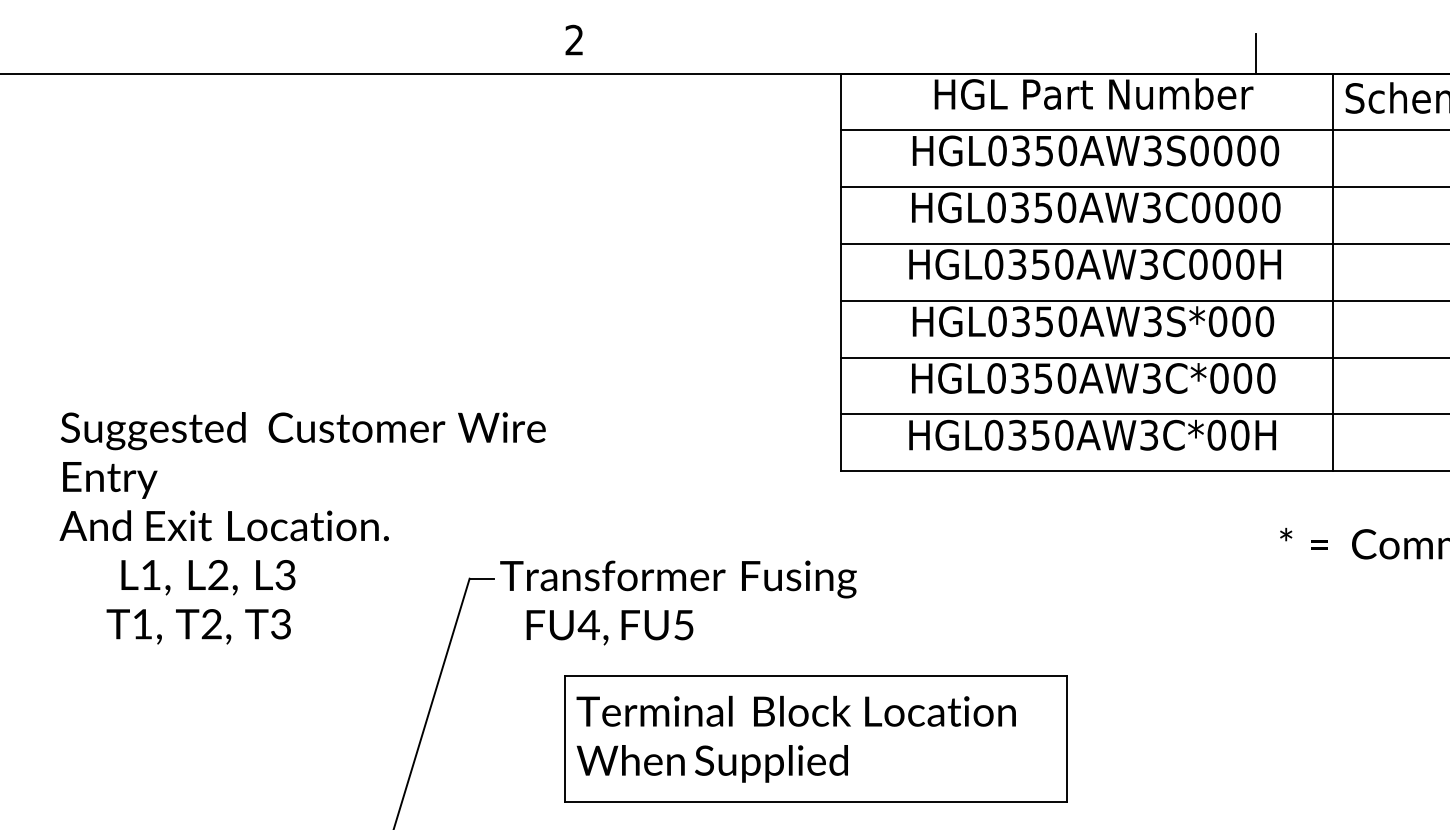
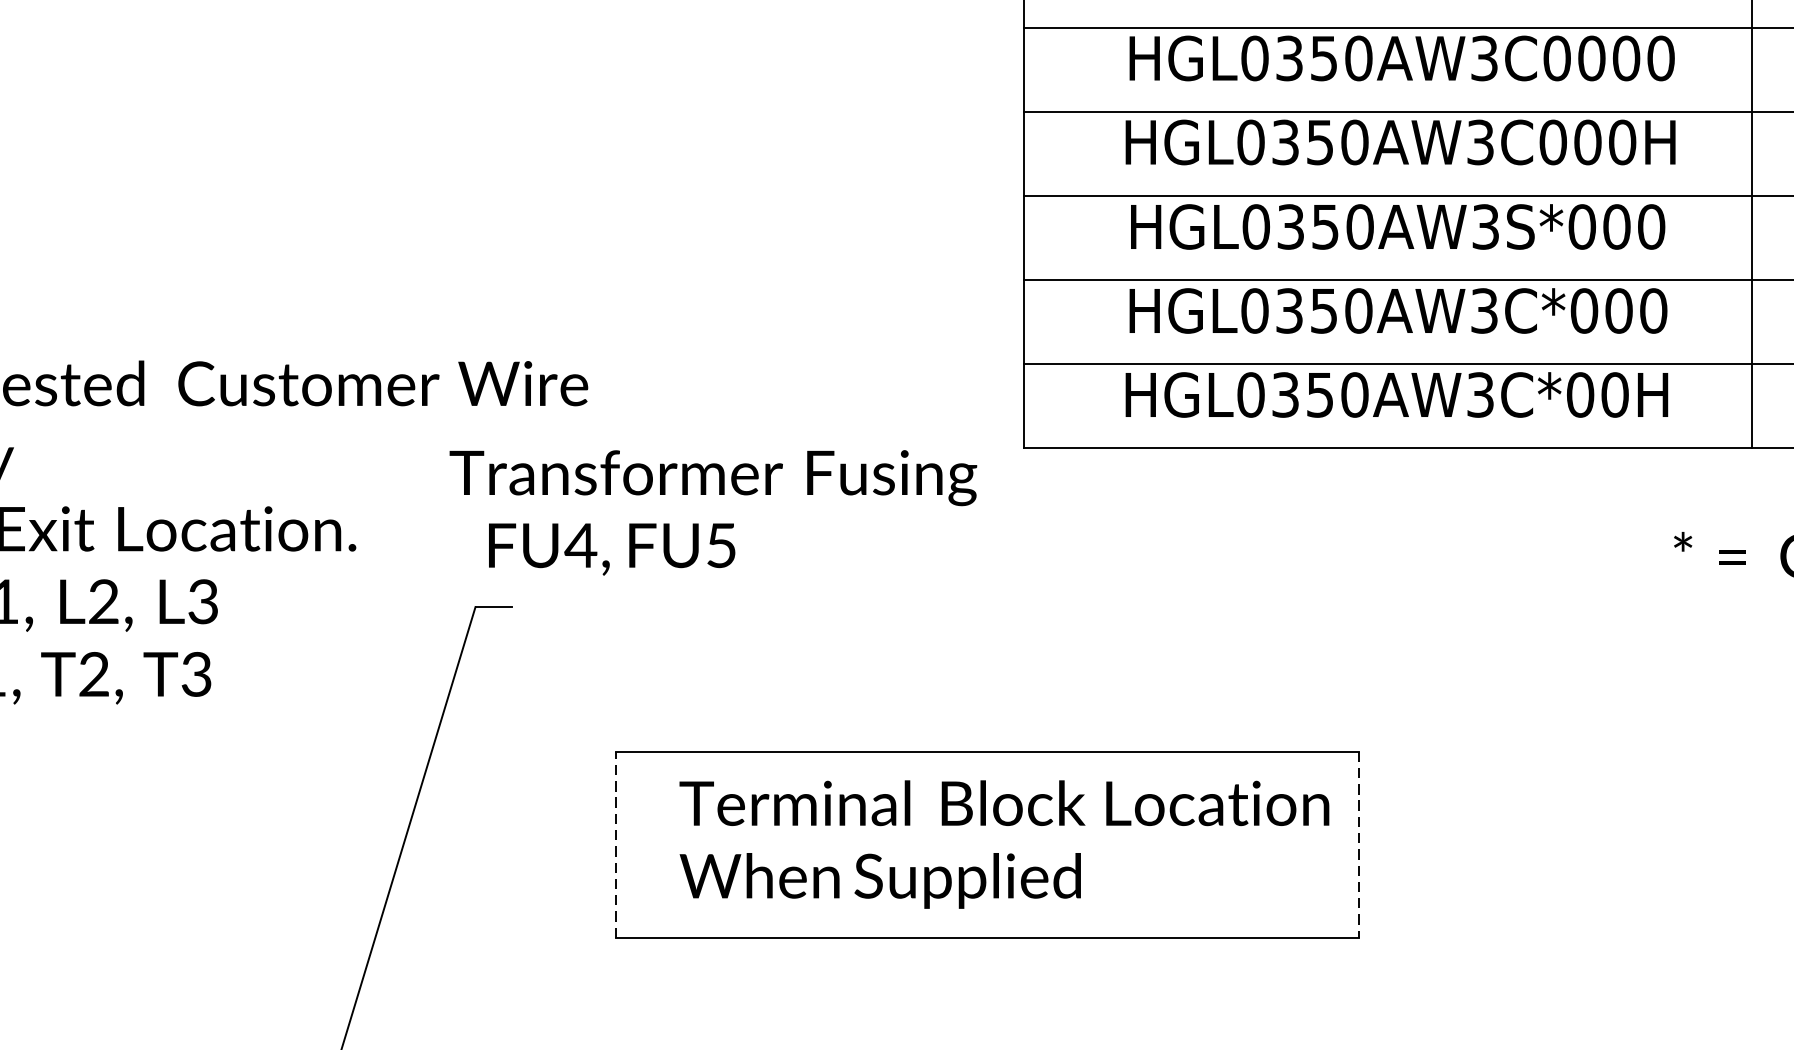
text: (678, 602) -> (713, 512), moved
text: (795, 738) -> (1003, 843), moved
line: (564, 739) -> (615, 844), solid -> dashed
line: (1066, 739) -> (1358, 844), solid -> dashed

